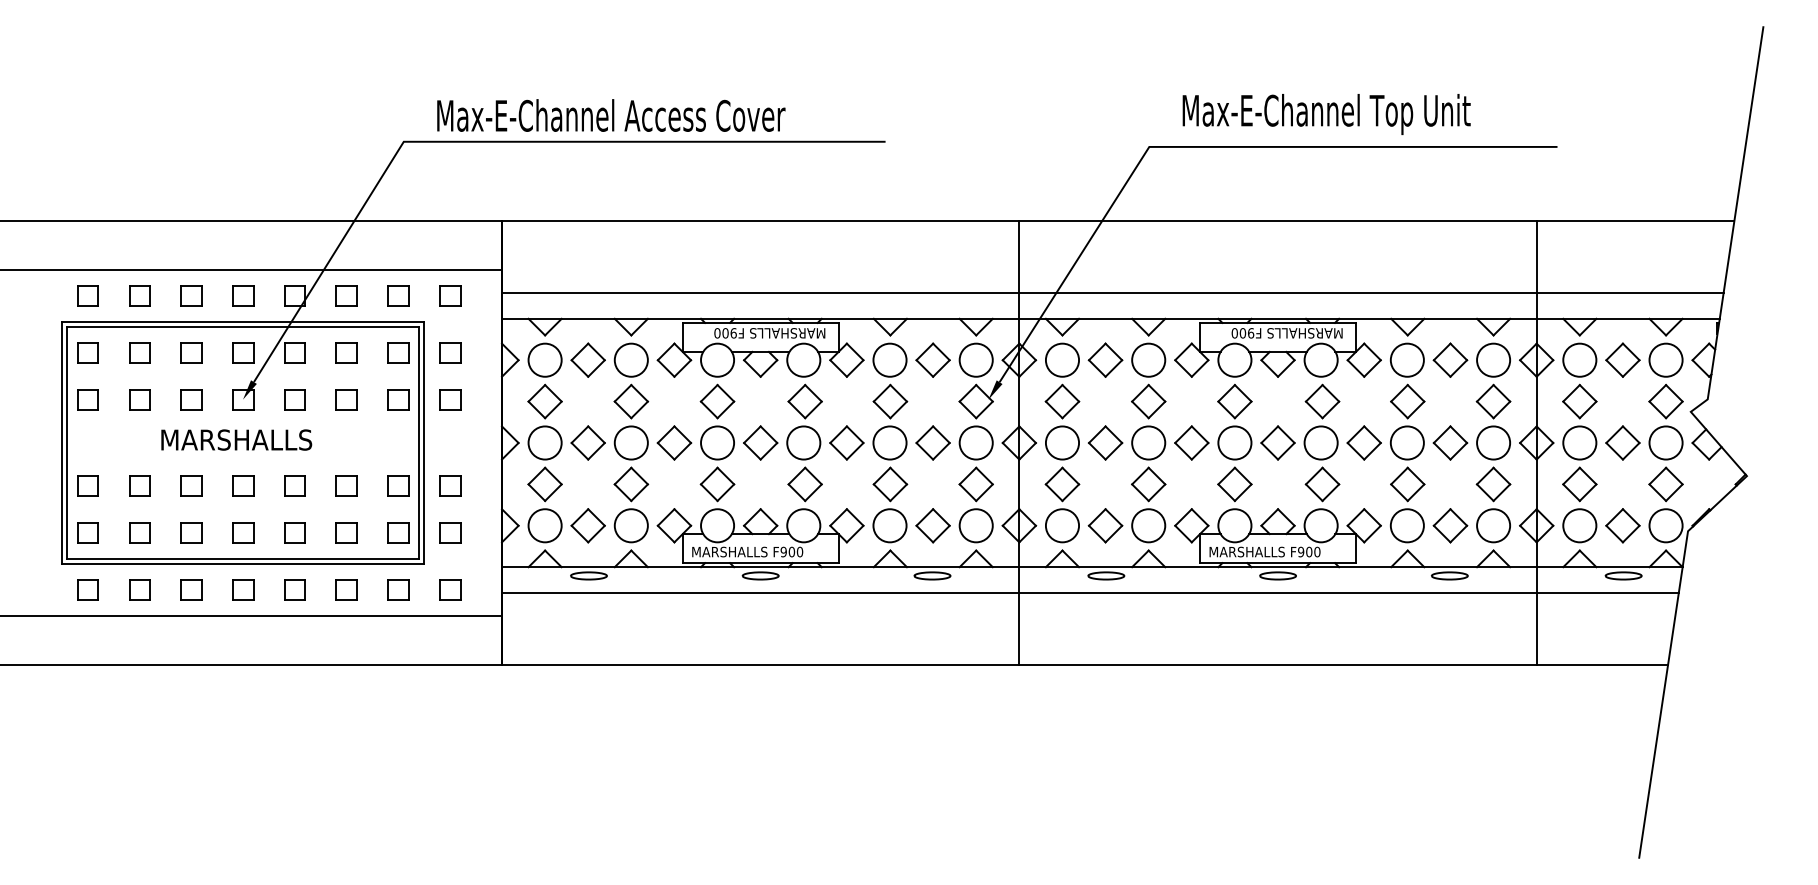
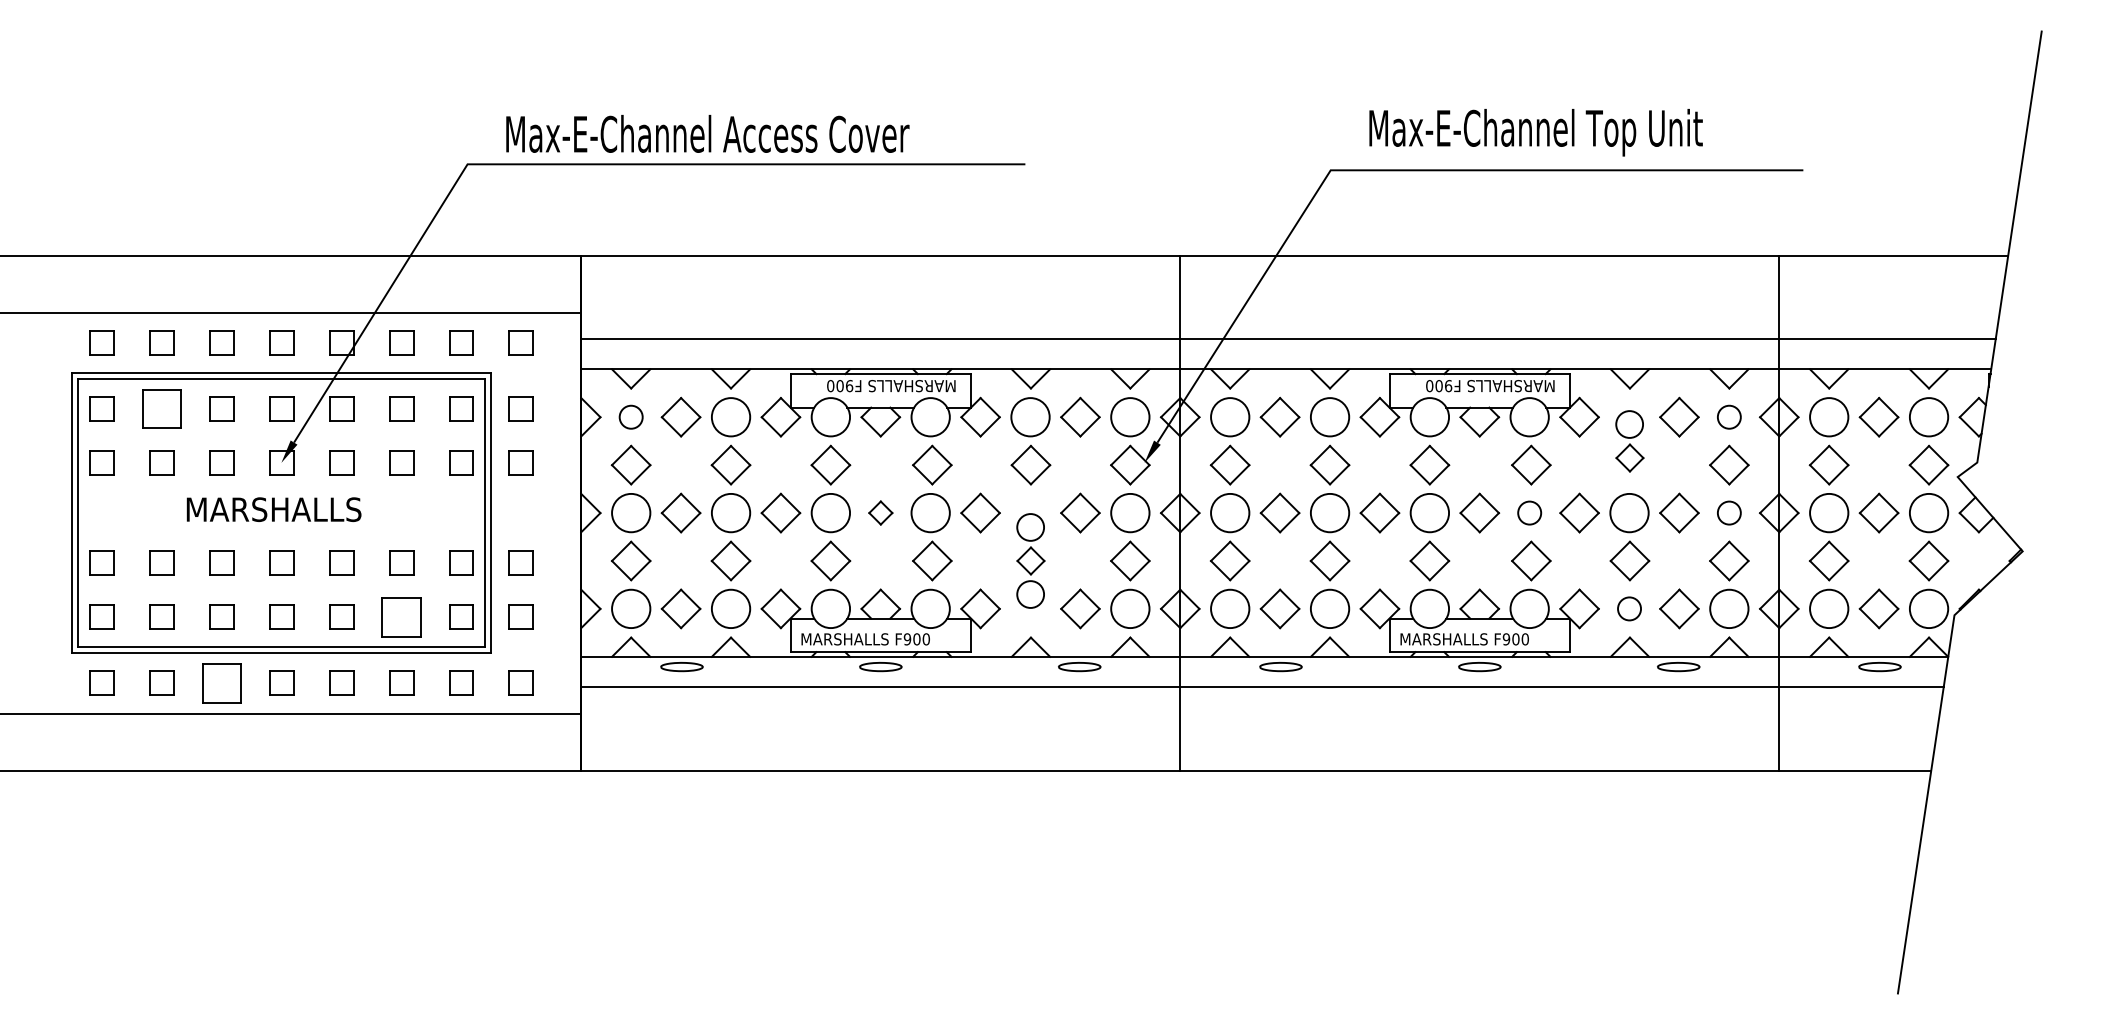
part: (139, 352) -> (161, 408), size x1.6
circle: (545, 360) -> (631, 417), size x0.6
circle: (1493, 360) -> (1729, 417), size x0.6
part: (1407, 381) -> (1629, 441), size x0.7
part: (760, 442) -> (880, 512), size x0.6
circle: (1320, 442) -> (1529, 512), size x0.6
circle: (1493, 442) -> (1729, 512), size x0.6
part: (889, 483) -> (1030, 560), size x0.7
circle: (1407, 525) -> (1629, 608), size x0.6
part: (346, 532) -> (401, 616), size x1.6
part: (191, 589) -> (221, 682), size x1.6

